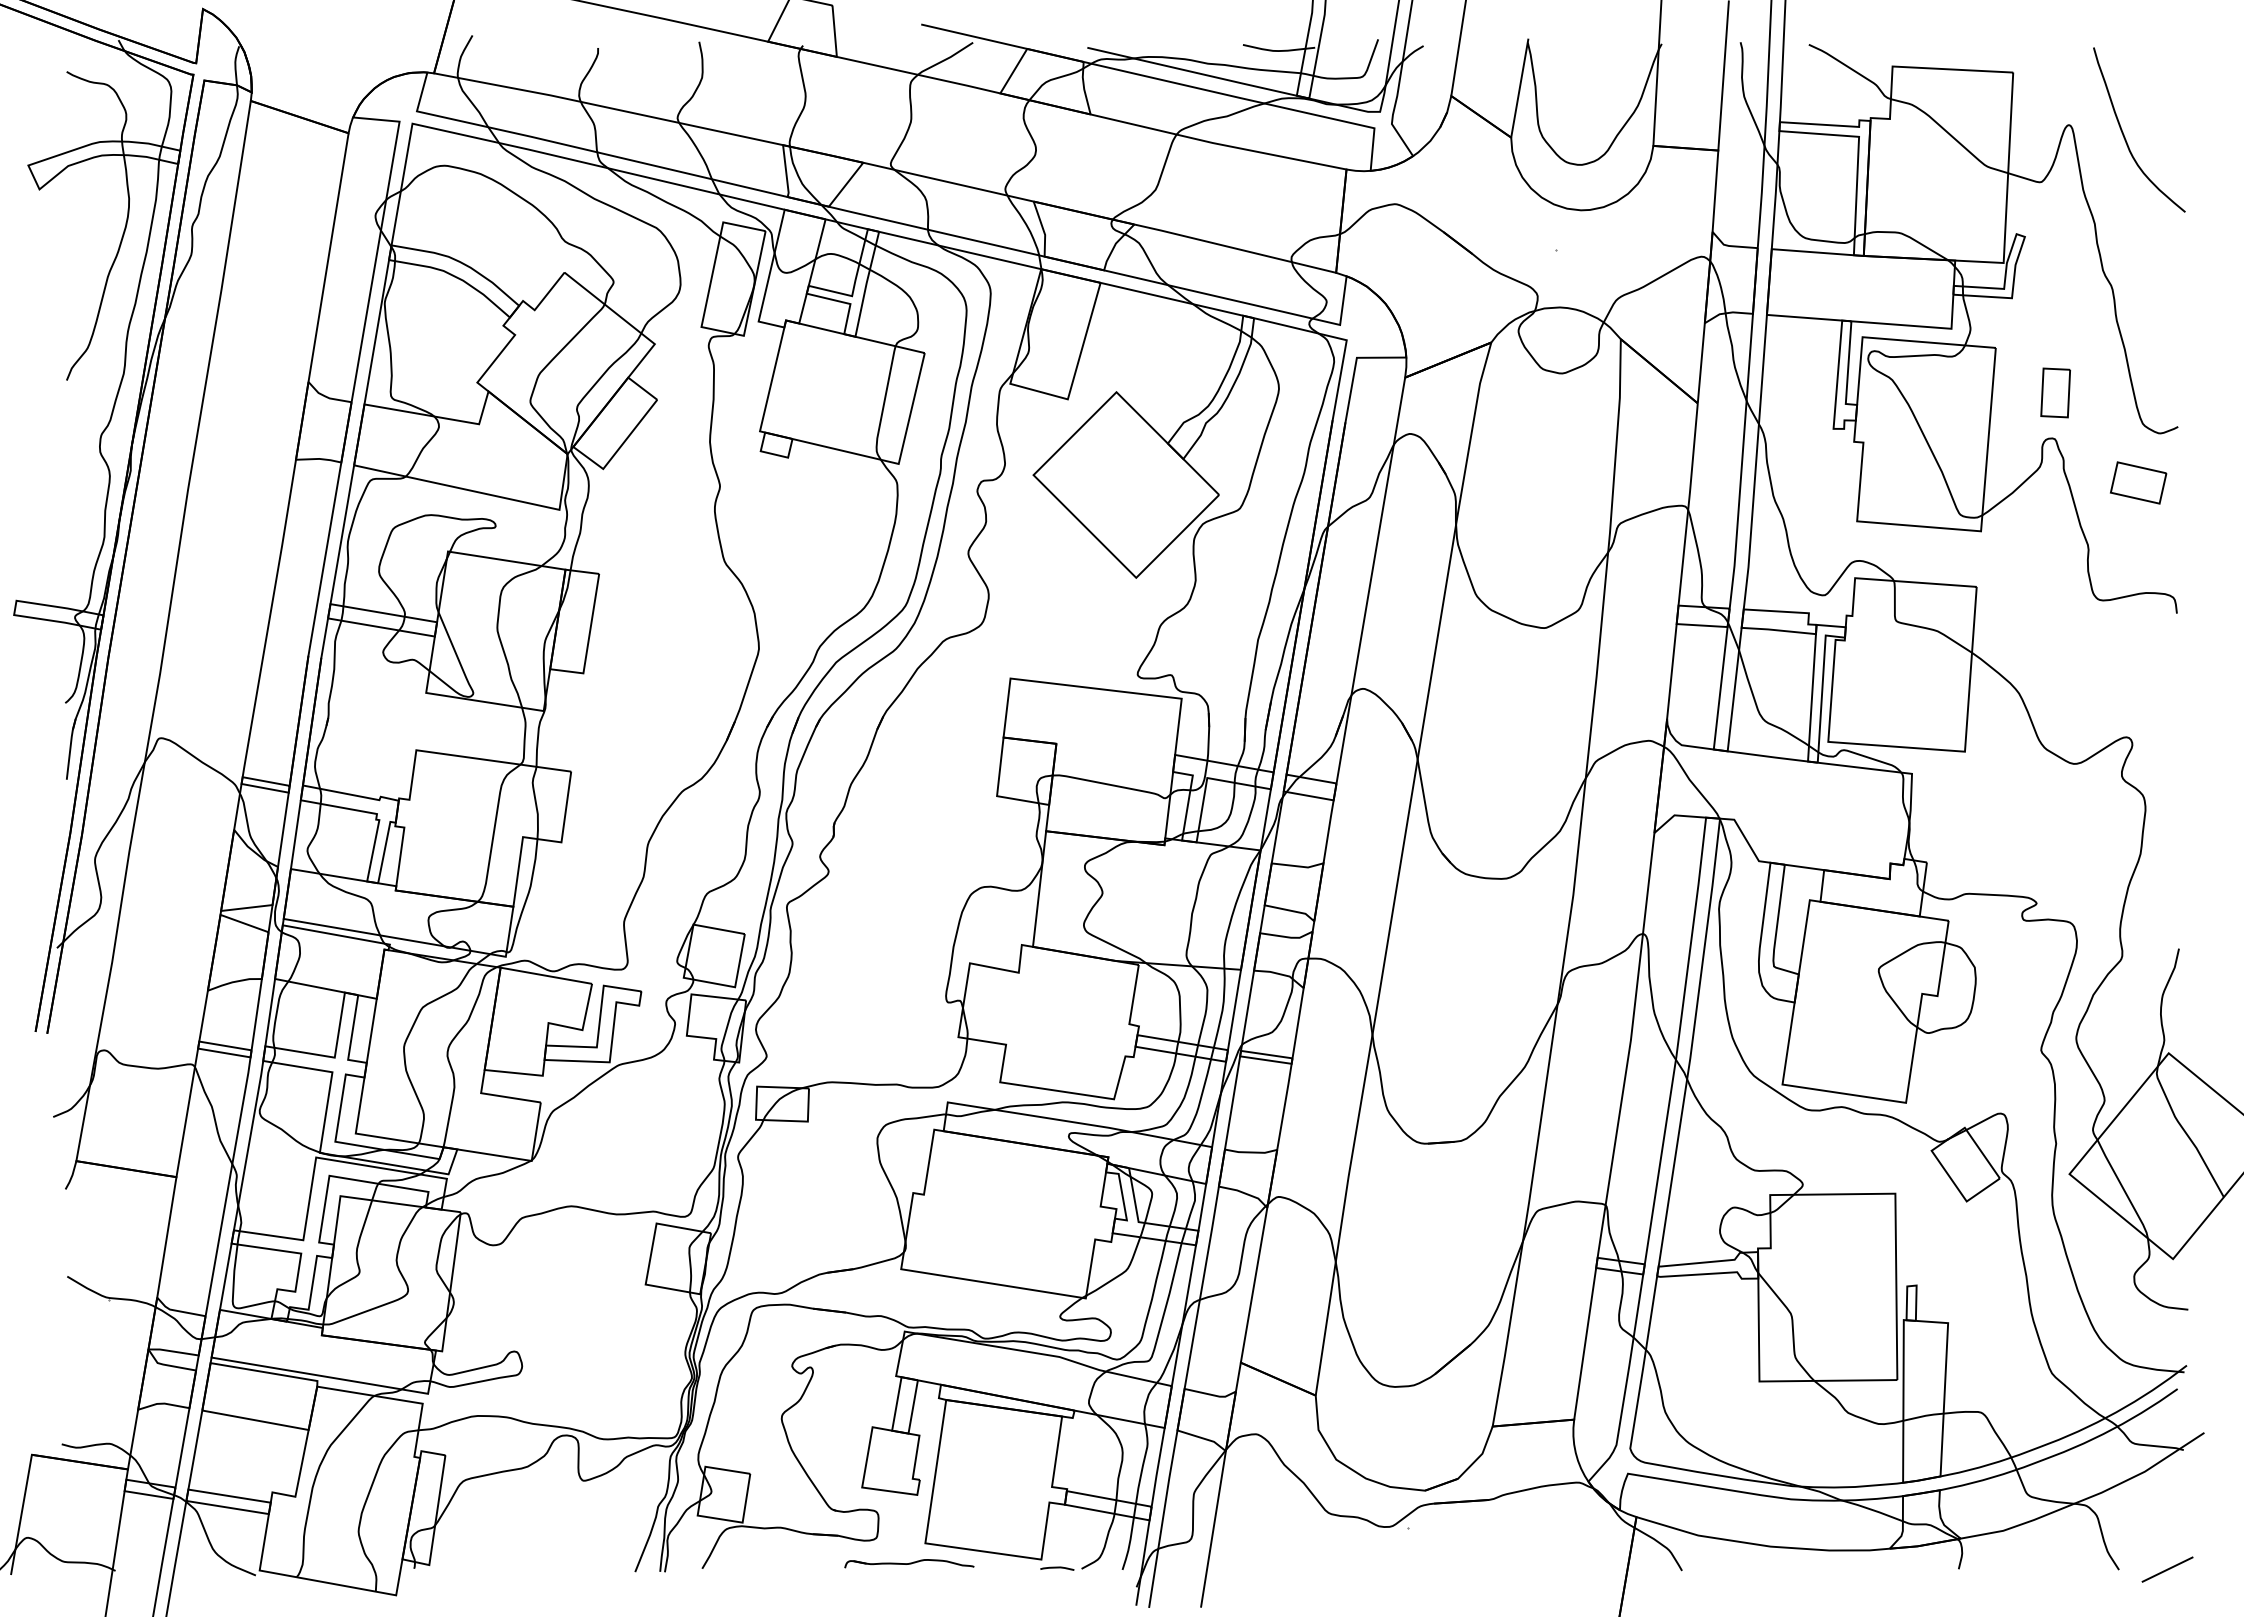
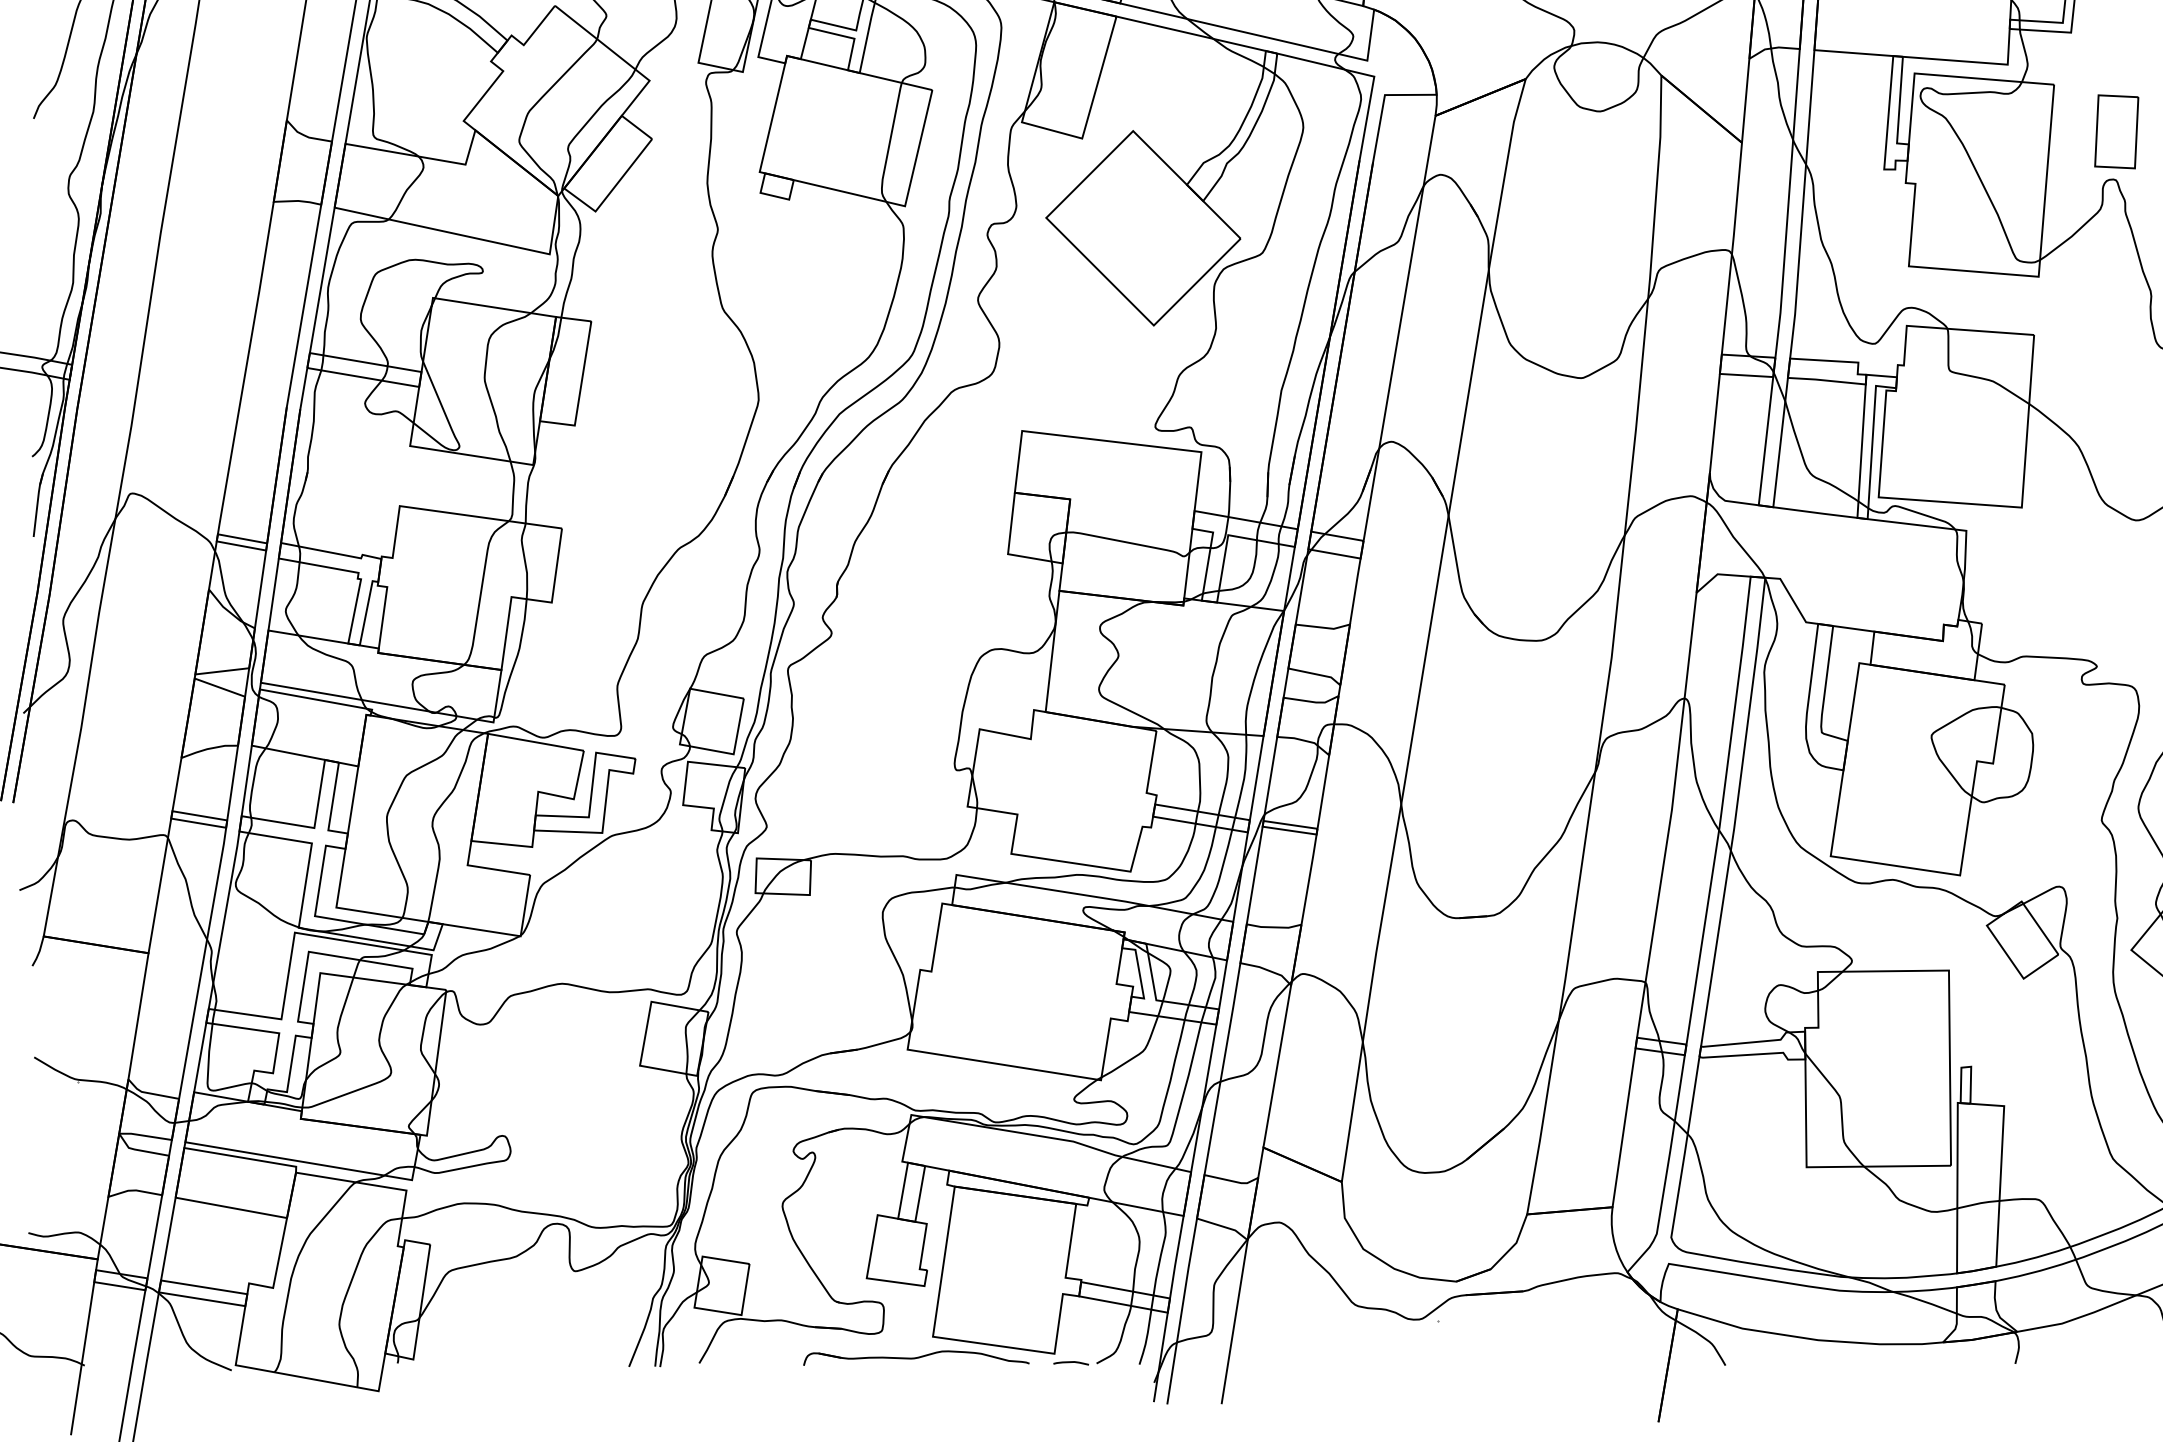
part: (2055, 392) -> (2116, 131), size x1.43
part: (909, 1563) -> (916, 1357), size x1.67

